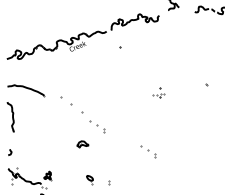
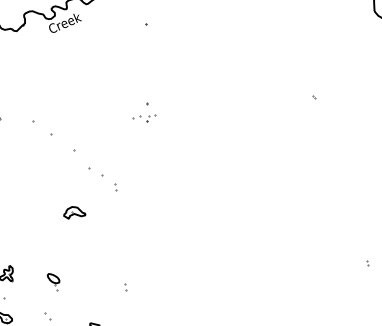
part: (158, 92) -> (143, 112), moved
part: (148, 151) -> (201, 226), removed
part: (89, 180) -> (52, 282), moved

